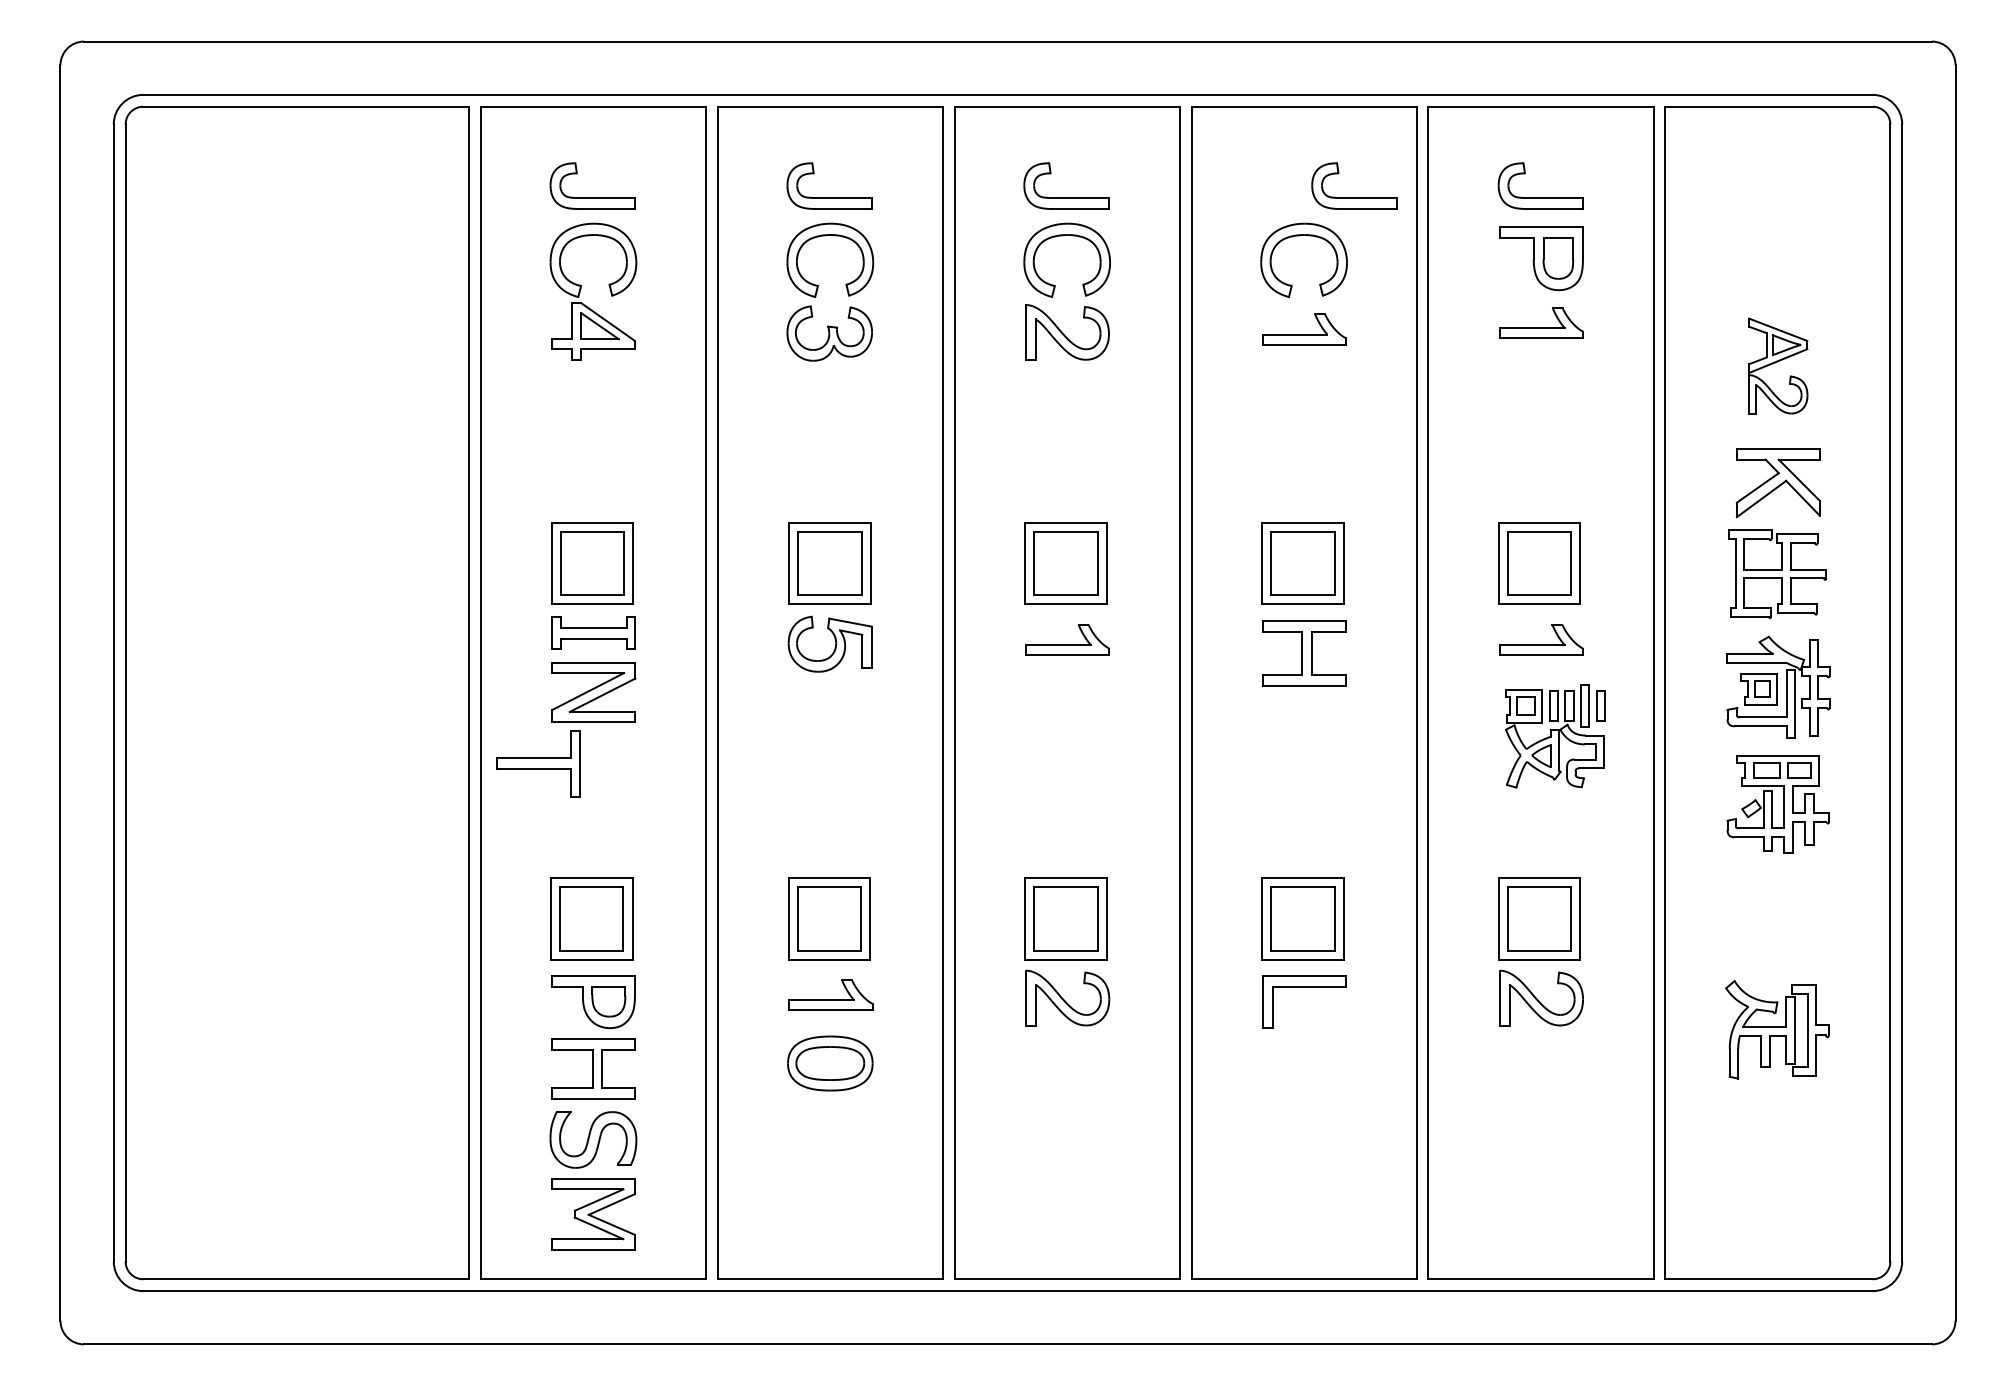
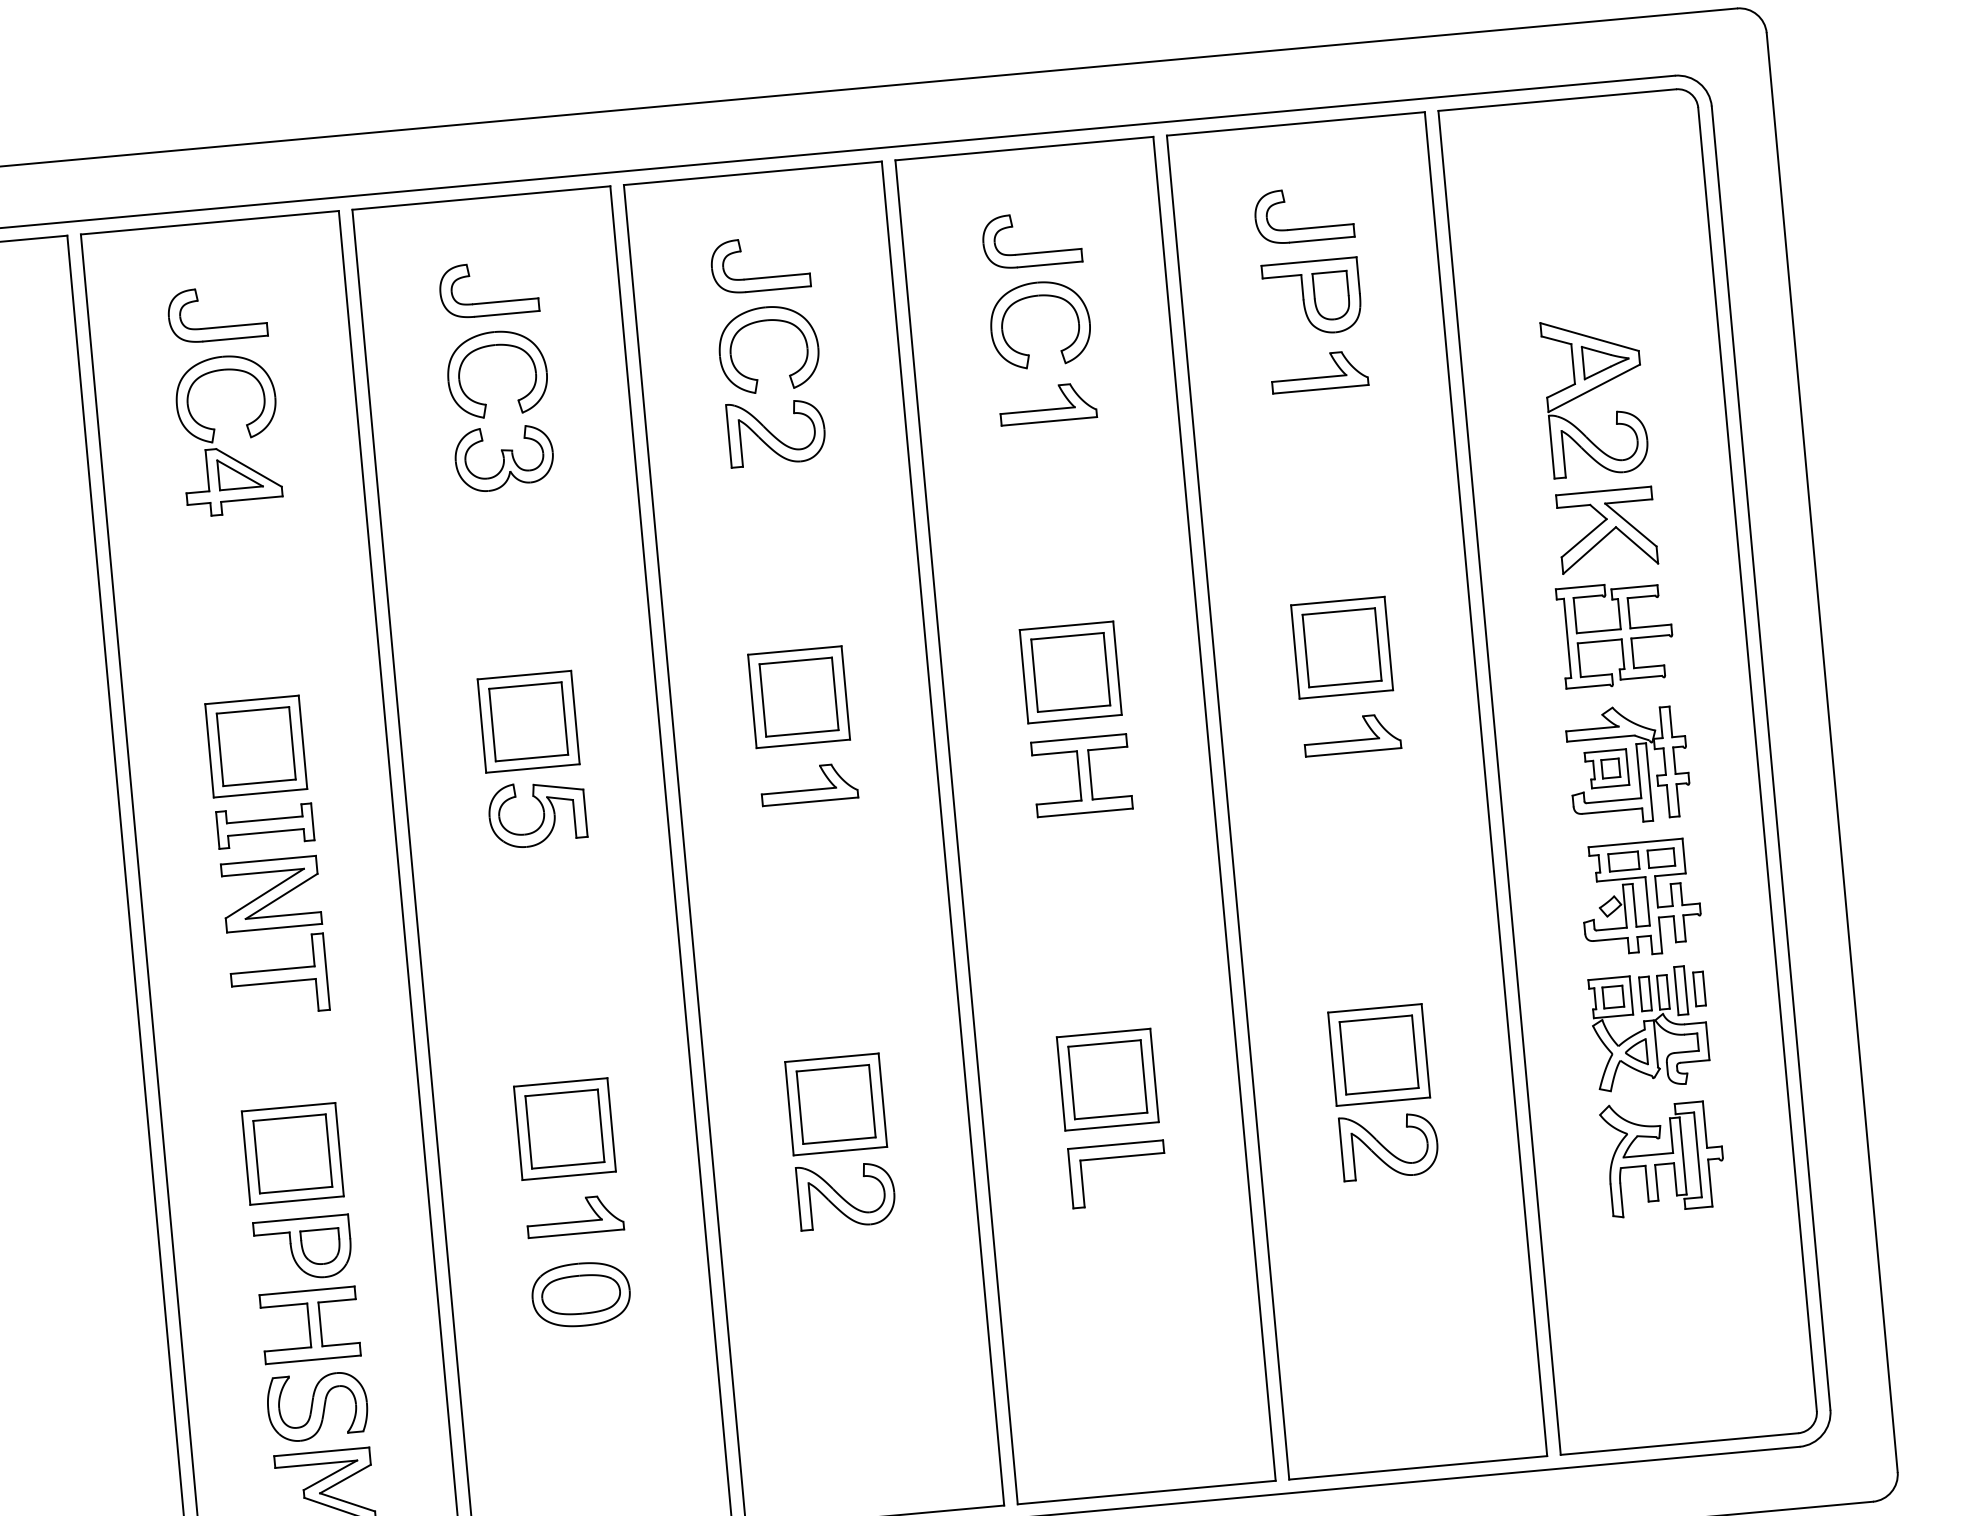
part: (1354, 197) -> (1033, 252), moved
part: (1777, 365) -> (1593, 395), size x1.43
part: (1555, 736) -> (1650, 1028), moved
part: (538, 763) -> (278, 975), moved

